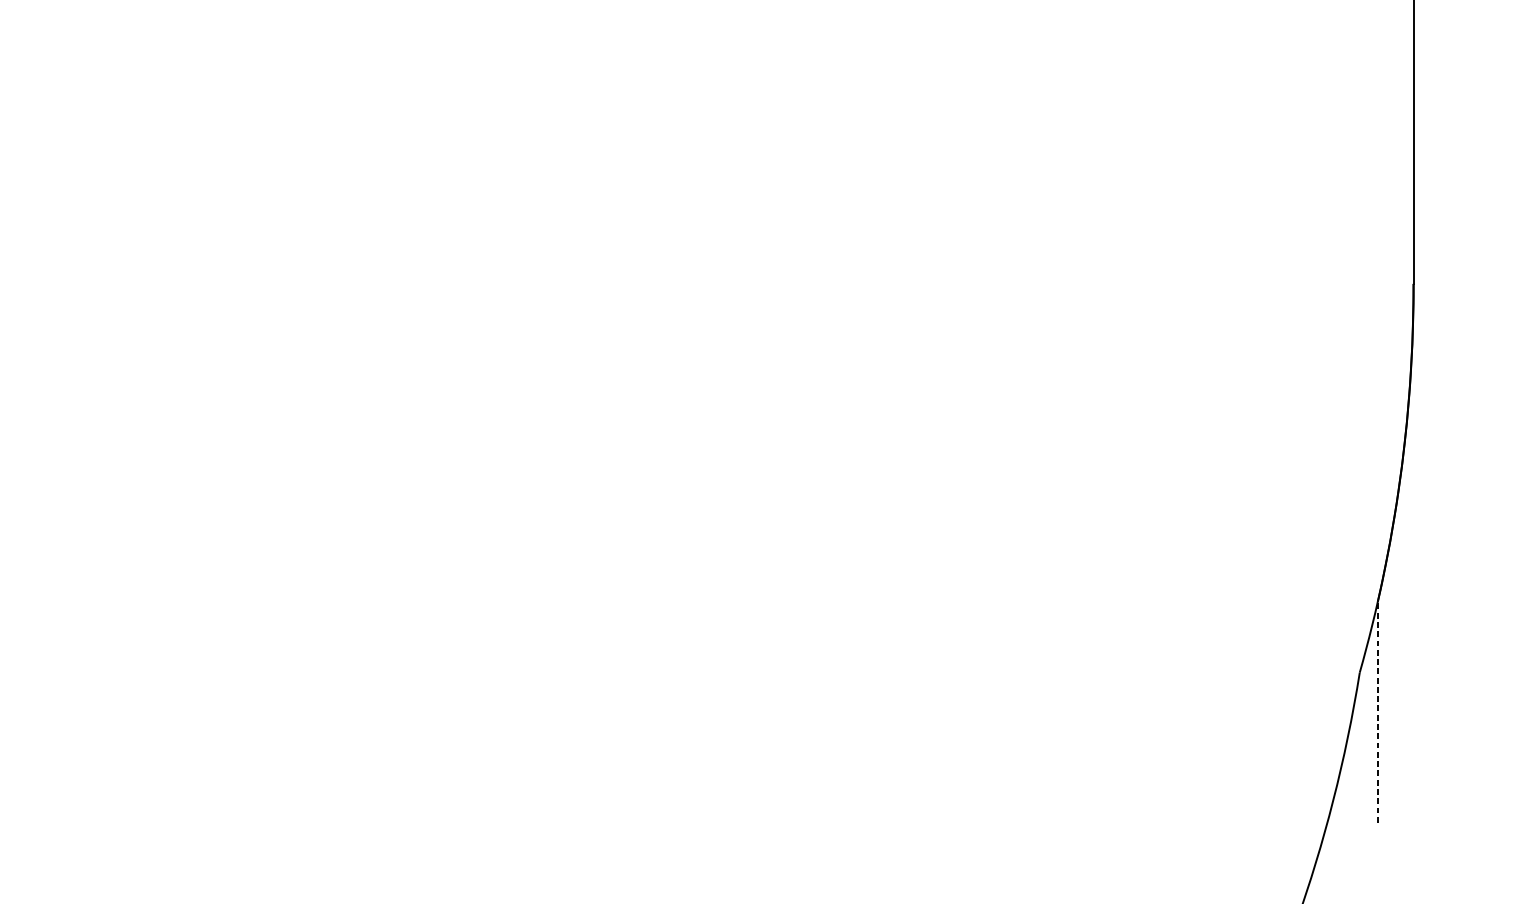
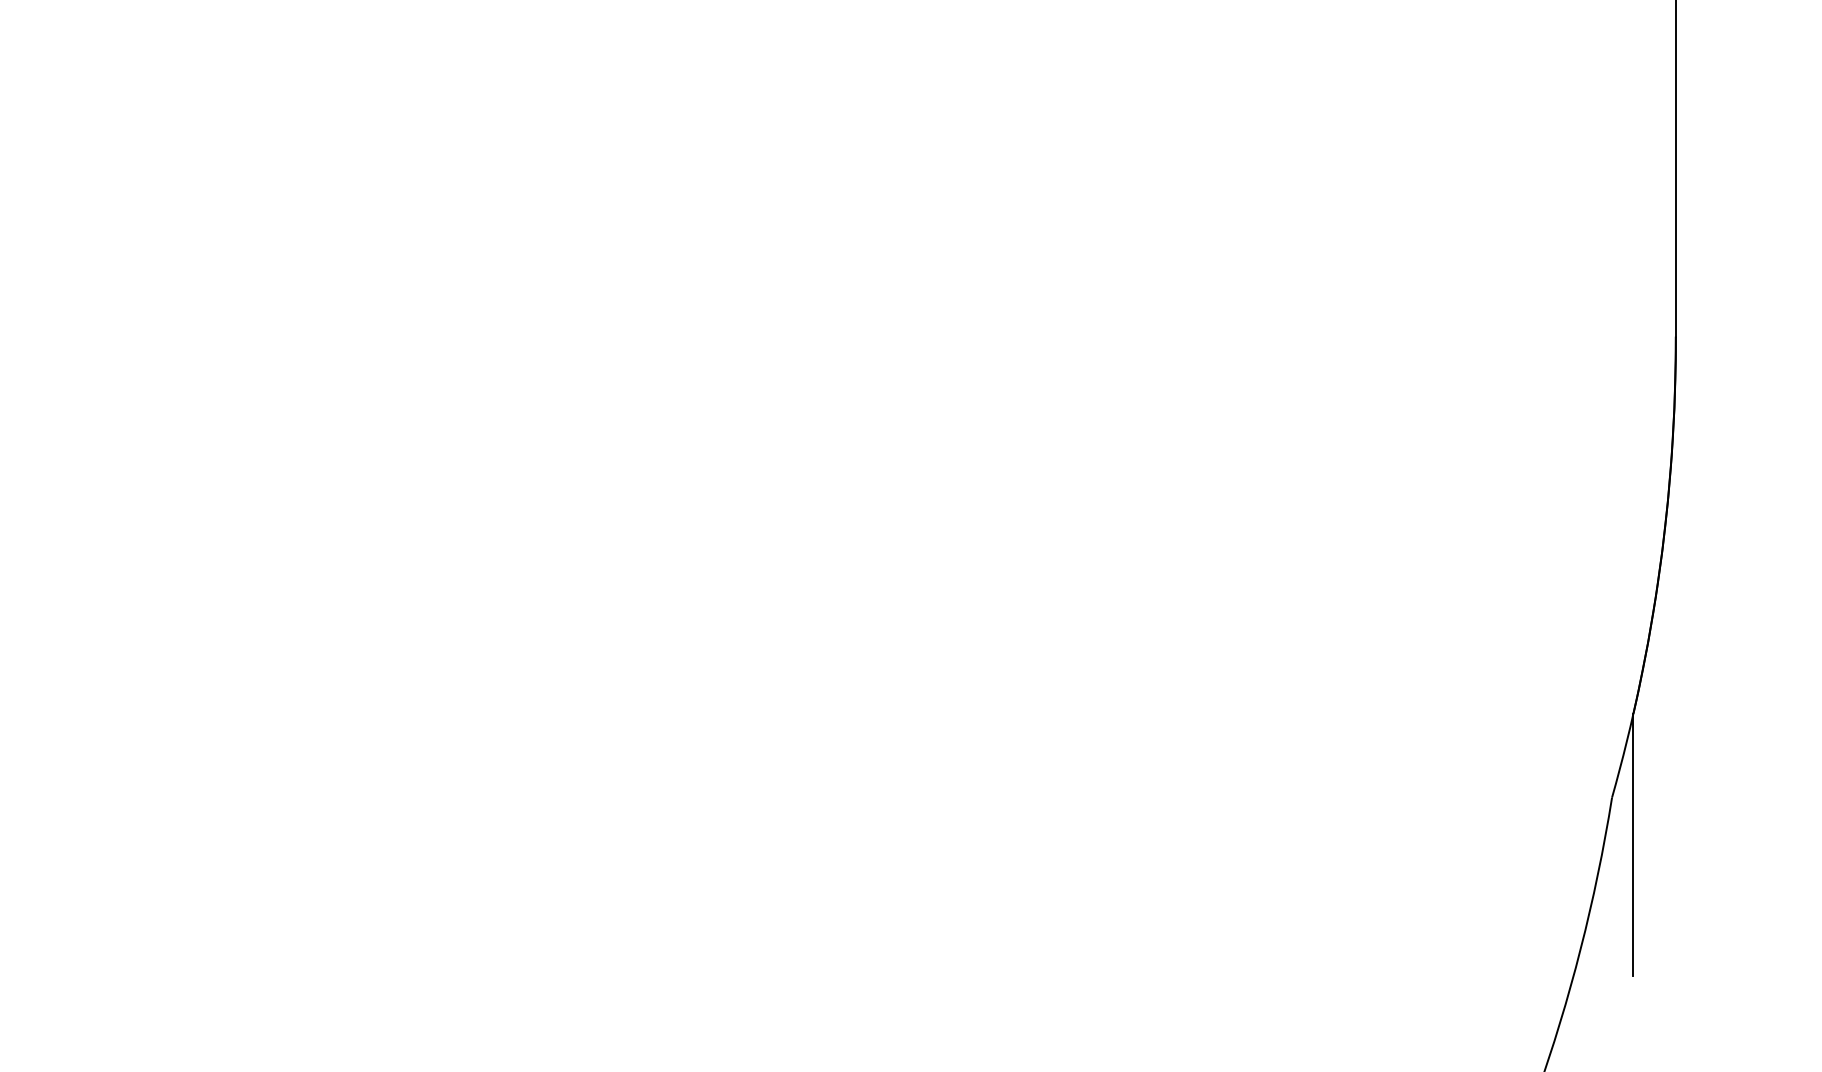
line: (1377, 712) -> (1633, 844), dashed -> solid

